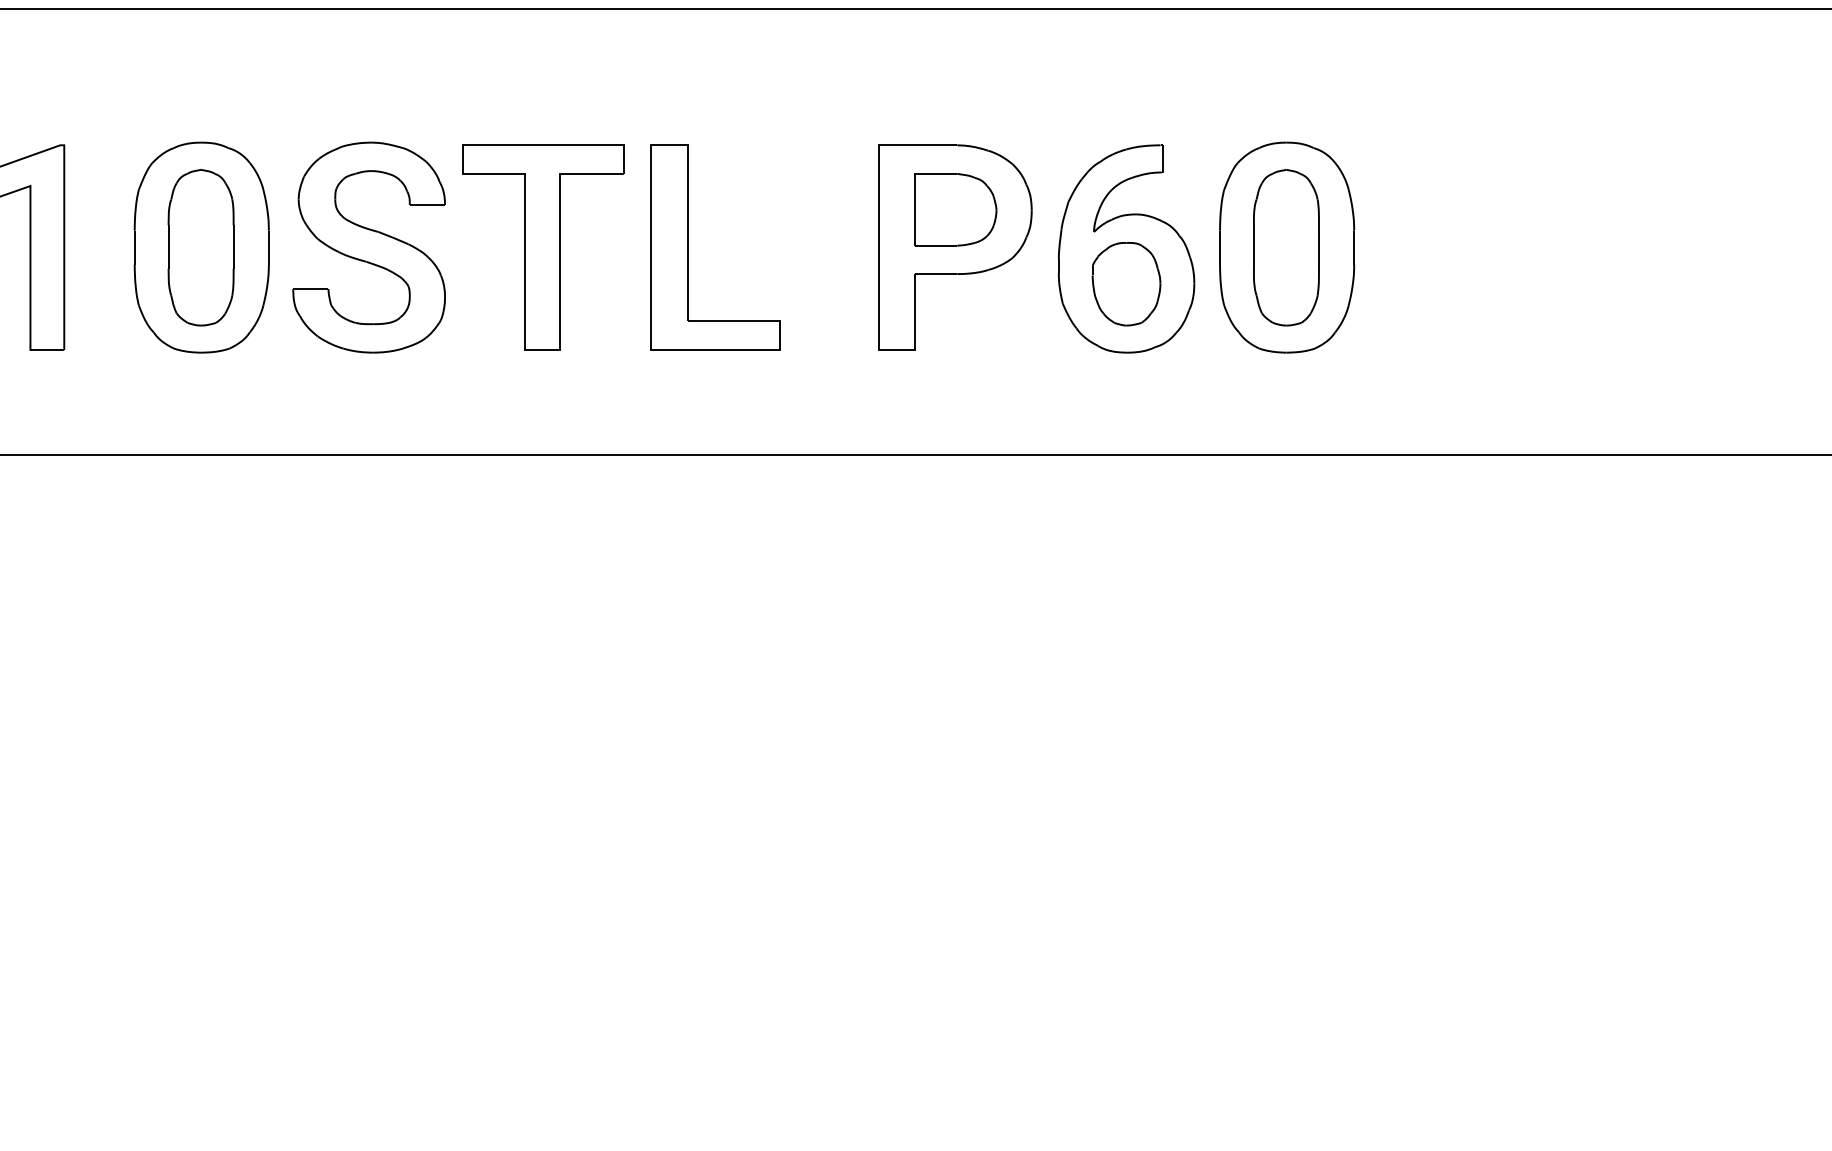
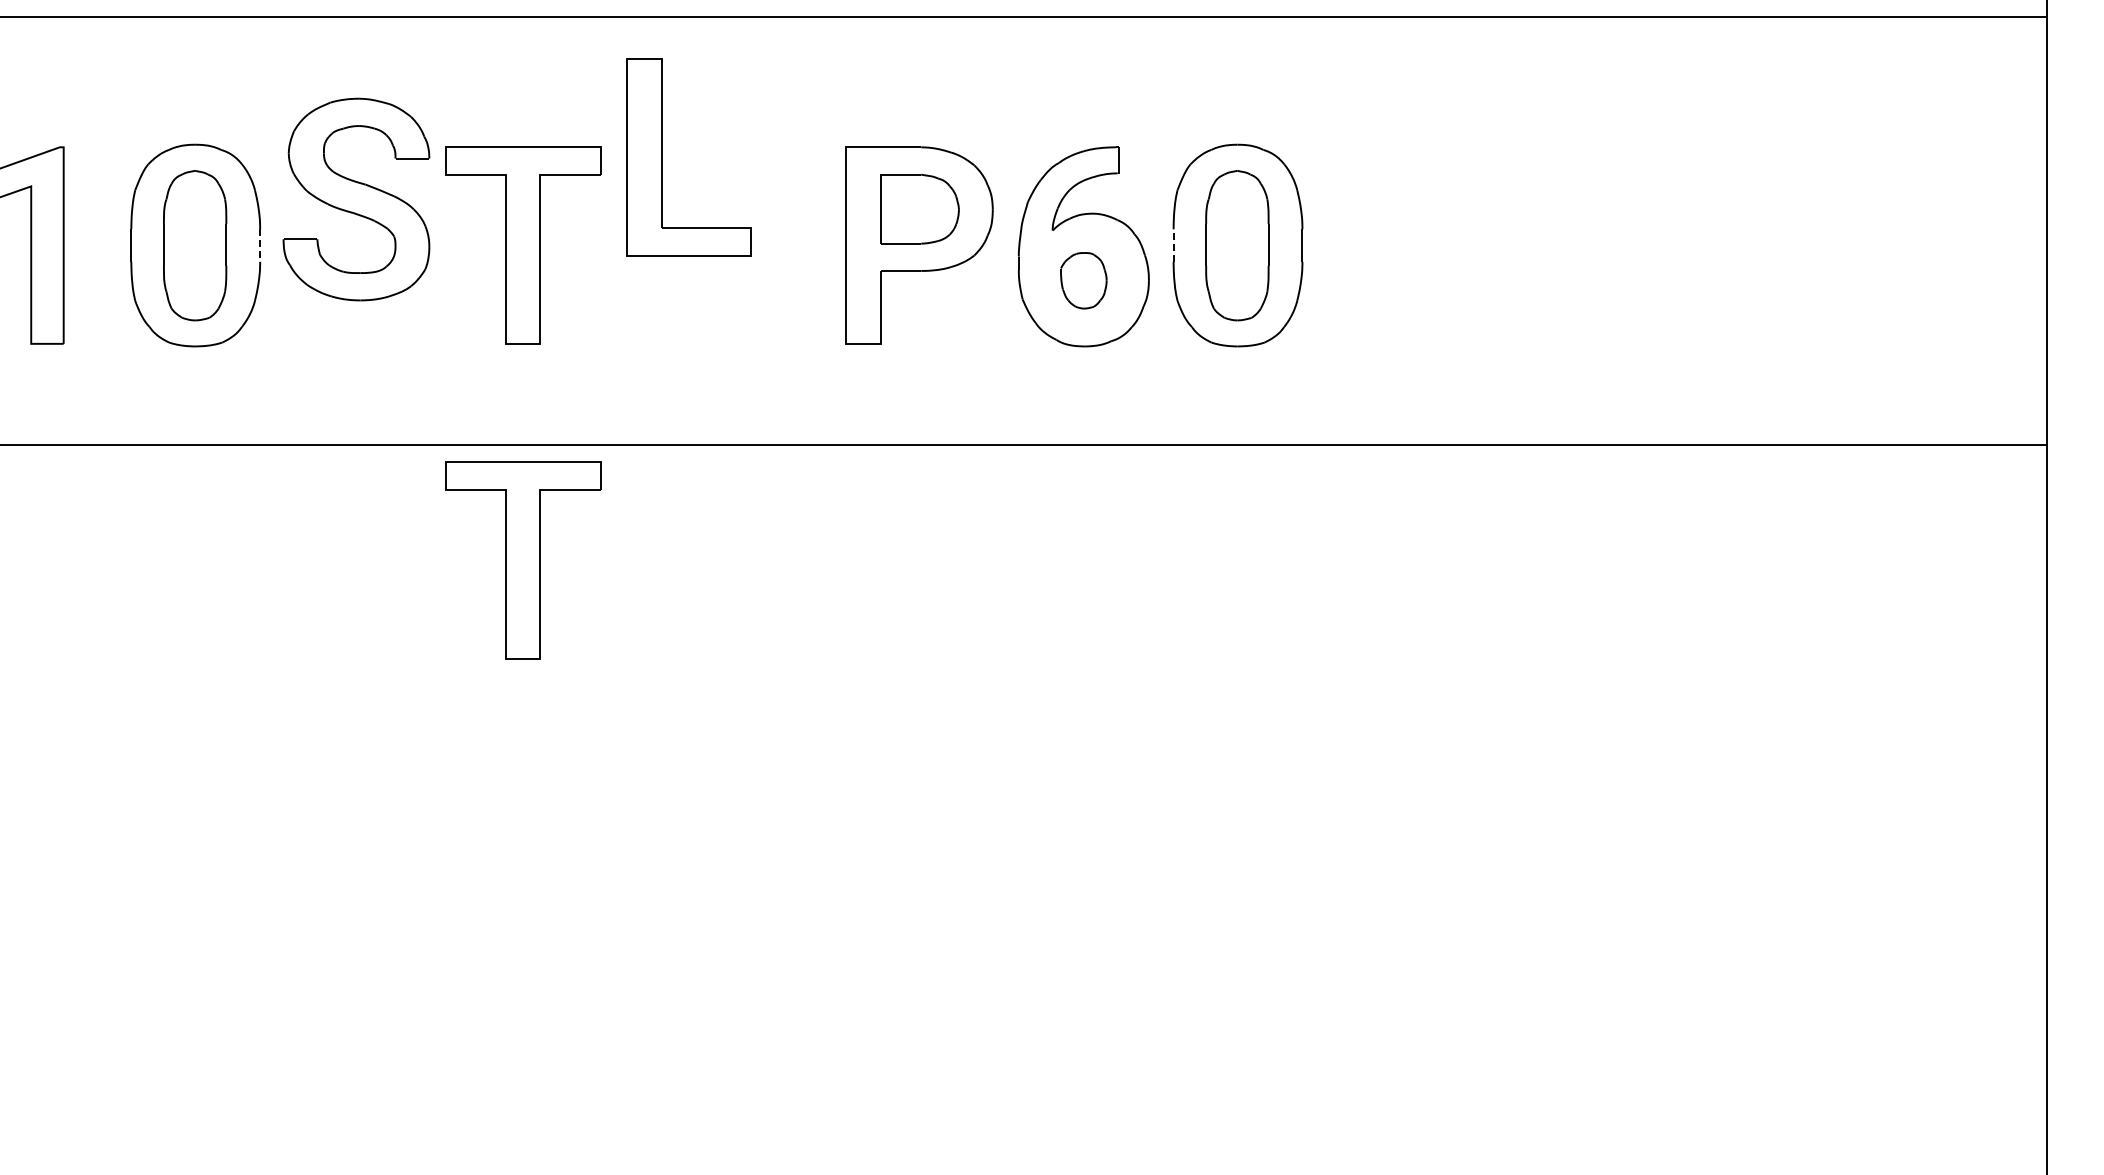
part: (369, 247) -> (356, 199), moved
part: (687, 247) -> (662, 157), moved
line: (1219, 247) -> (1173, 245), solid -> dashed
line: (269, 248) -> (260, 246), solid -> dashed
part: (1126, 284) -> (1083, 280), size x0.7
part: (543, 575) -> (523, 560), added

